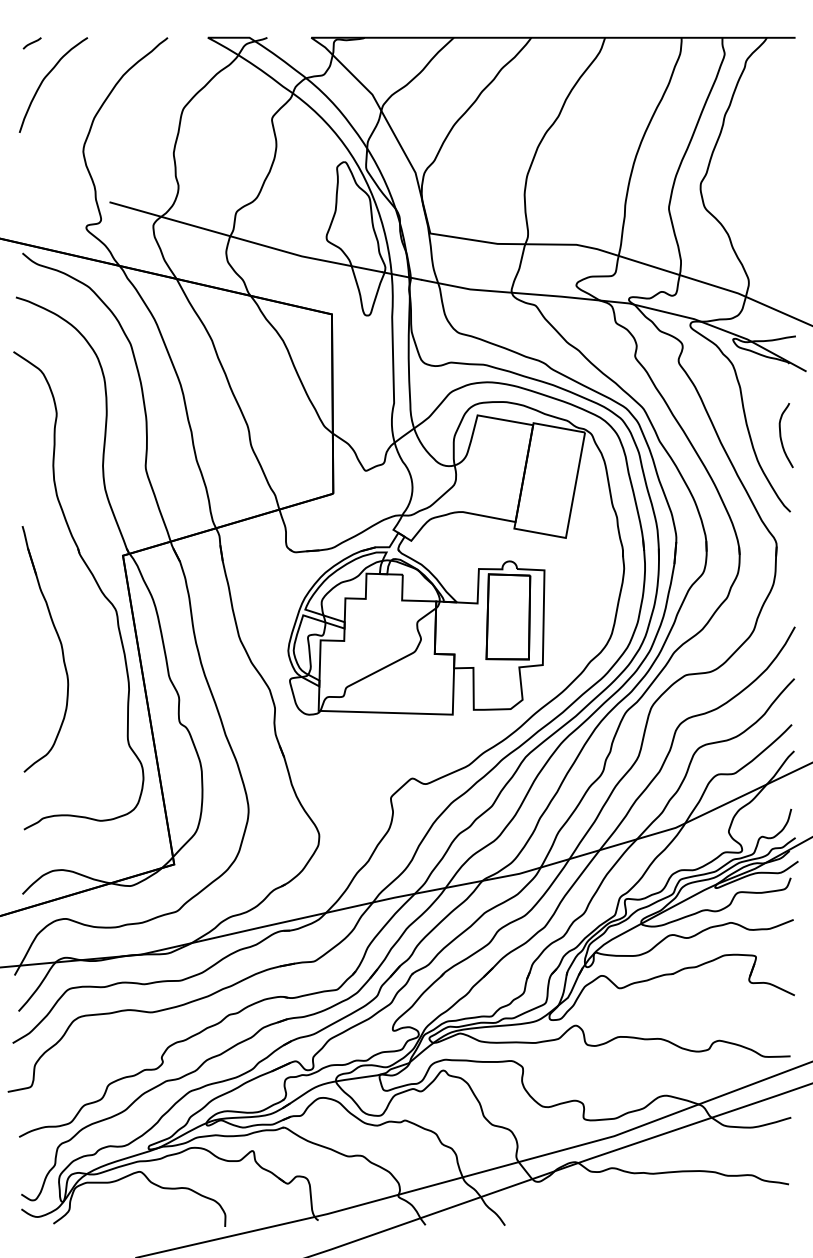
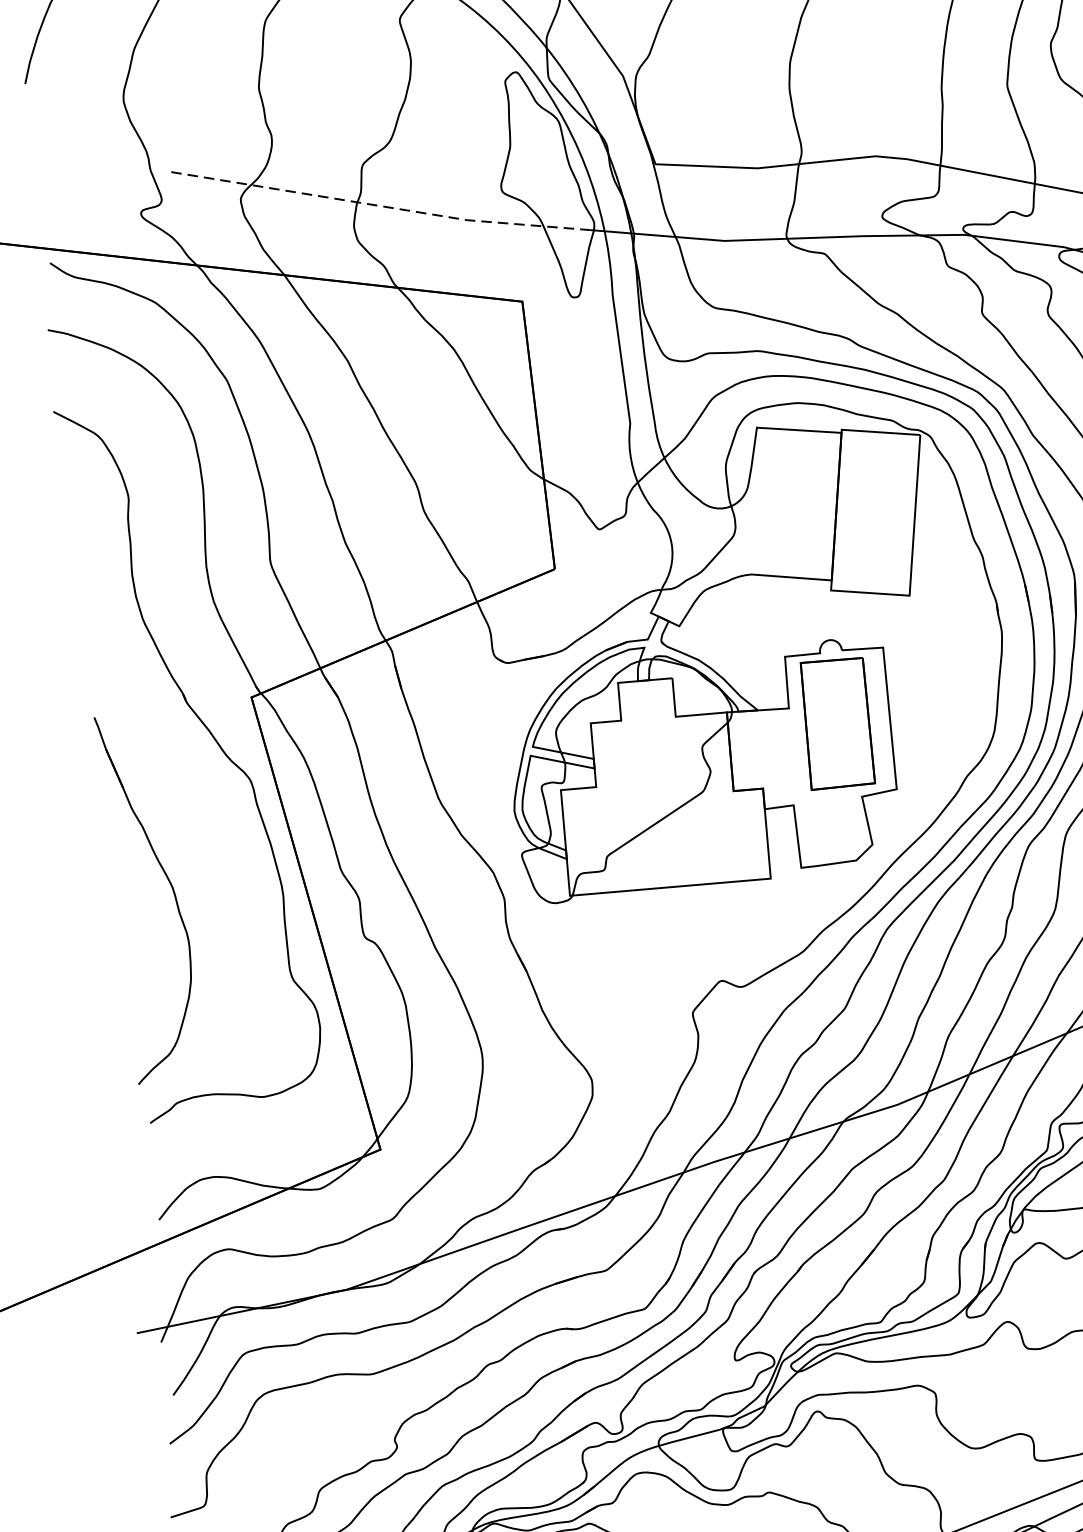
line: (246, 240) -> (382, 205), solid -> dashed
part: (60, 645) -> (171, 889), moved

